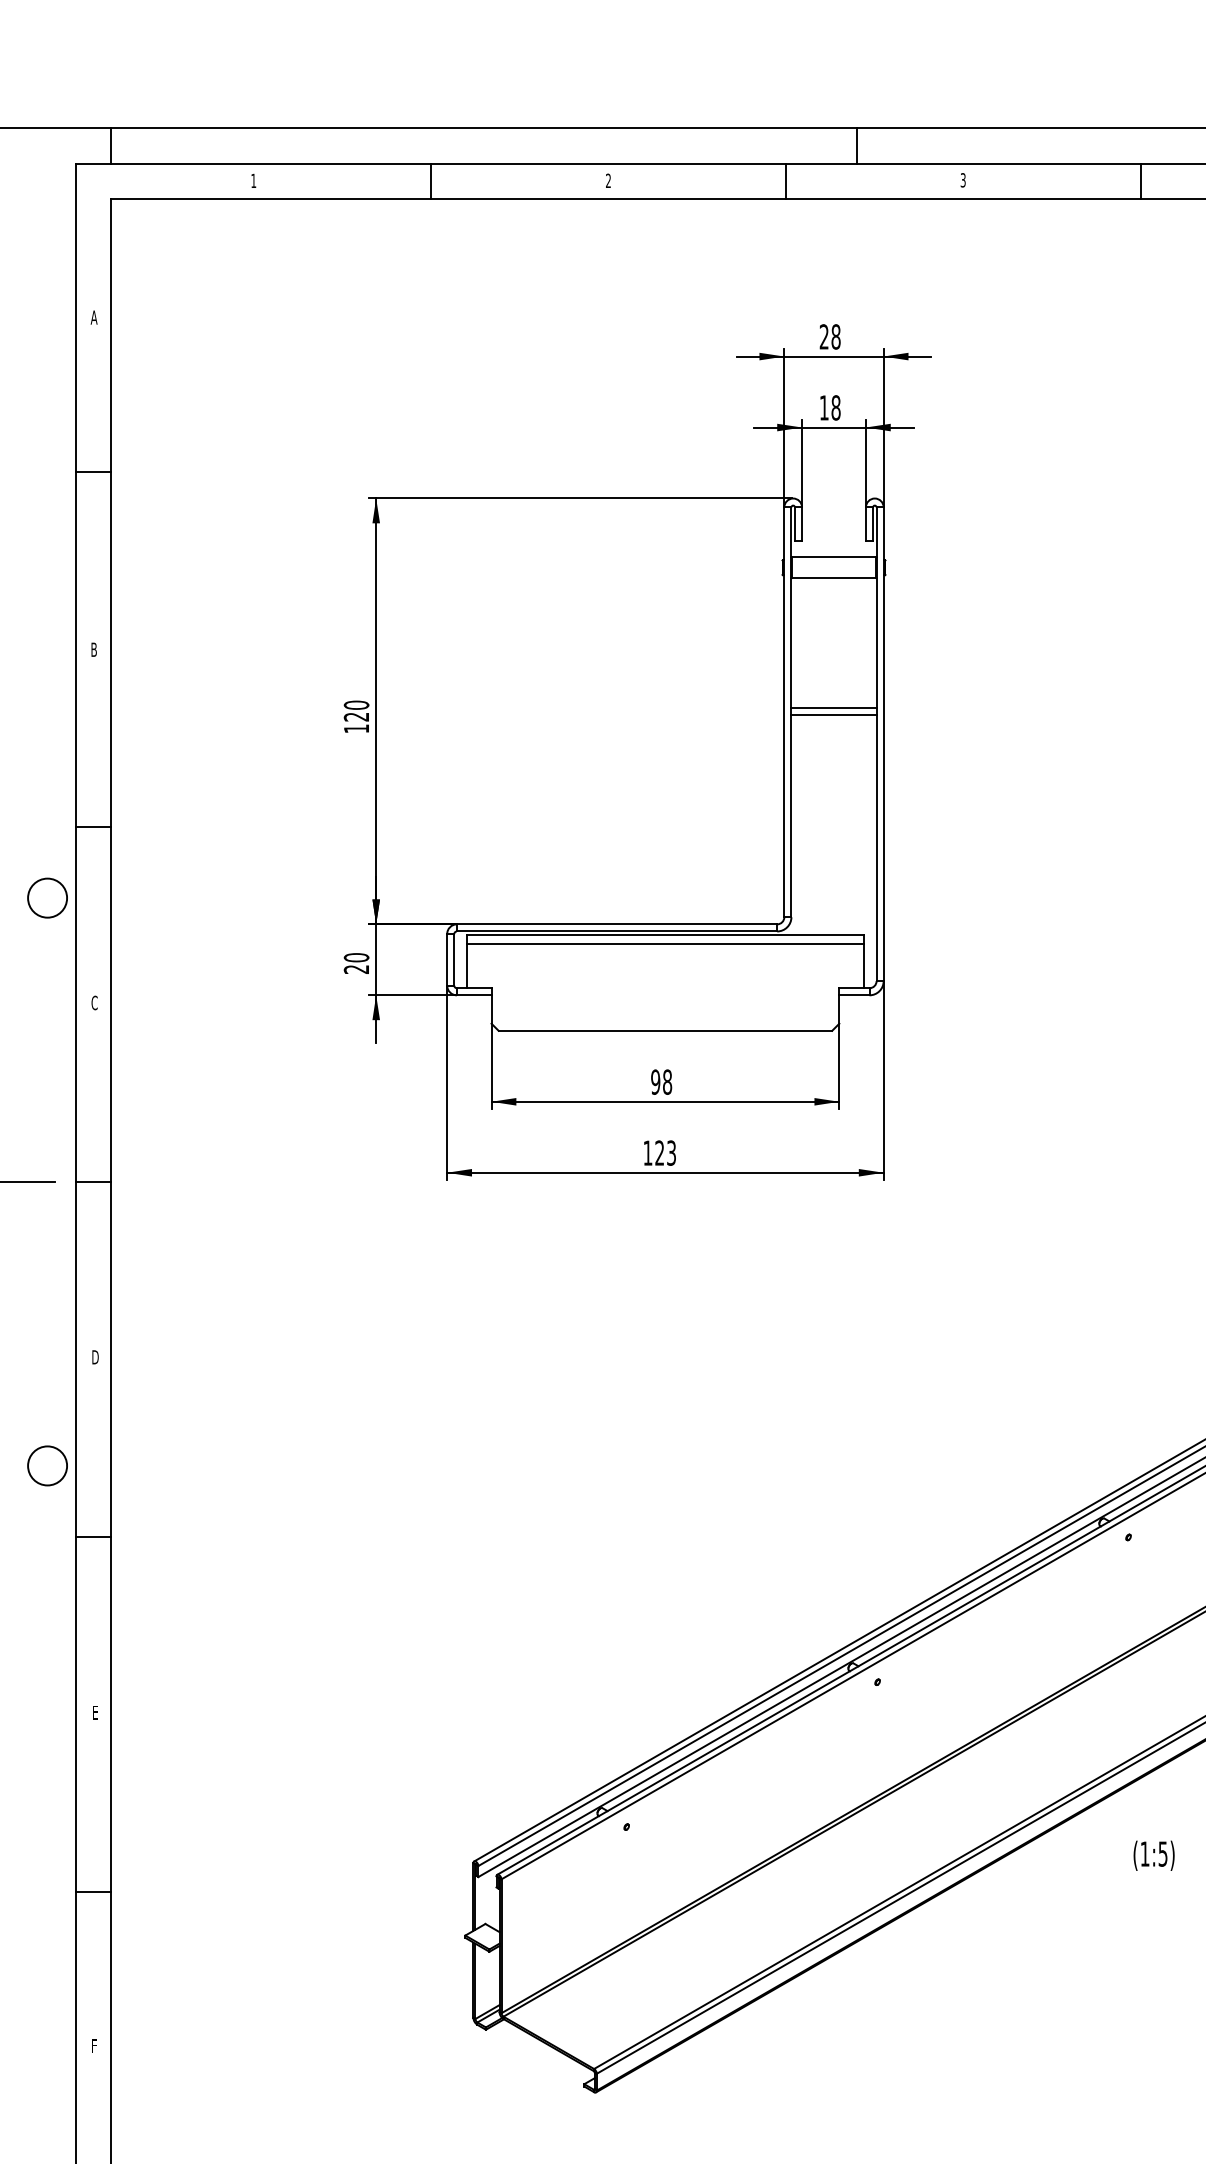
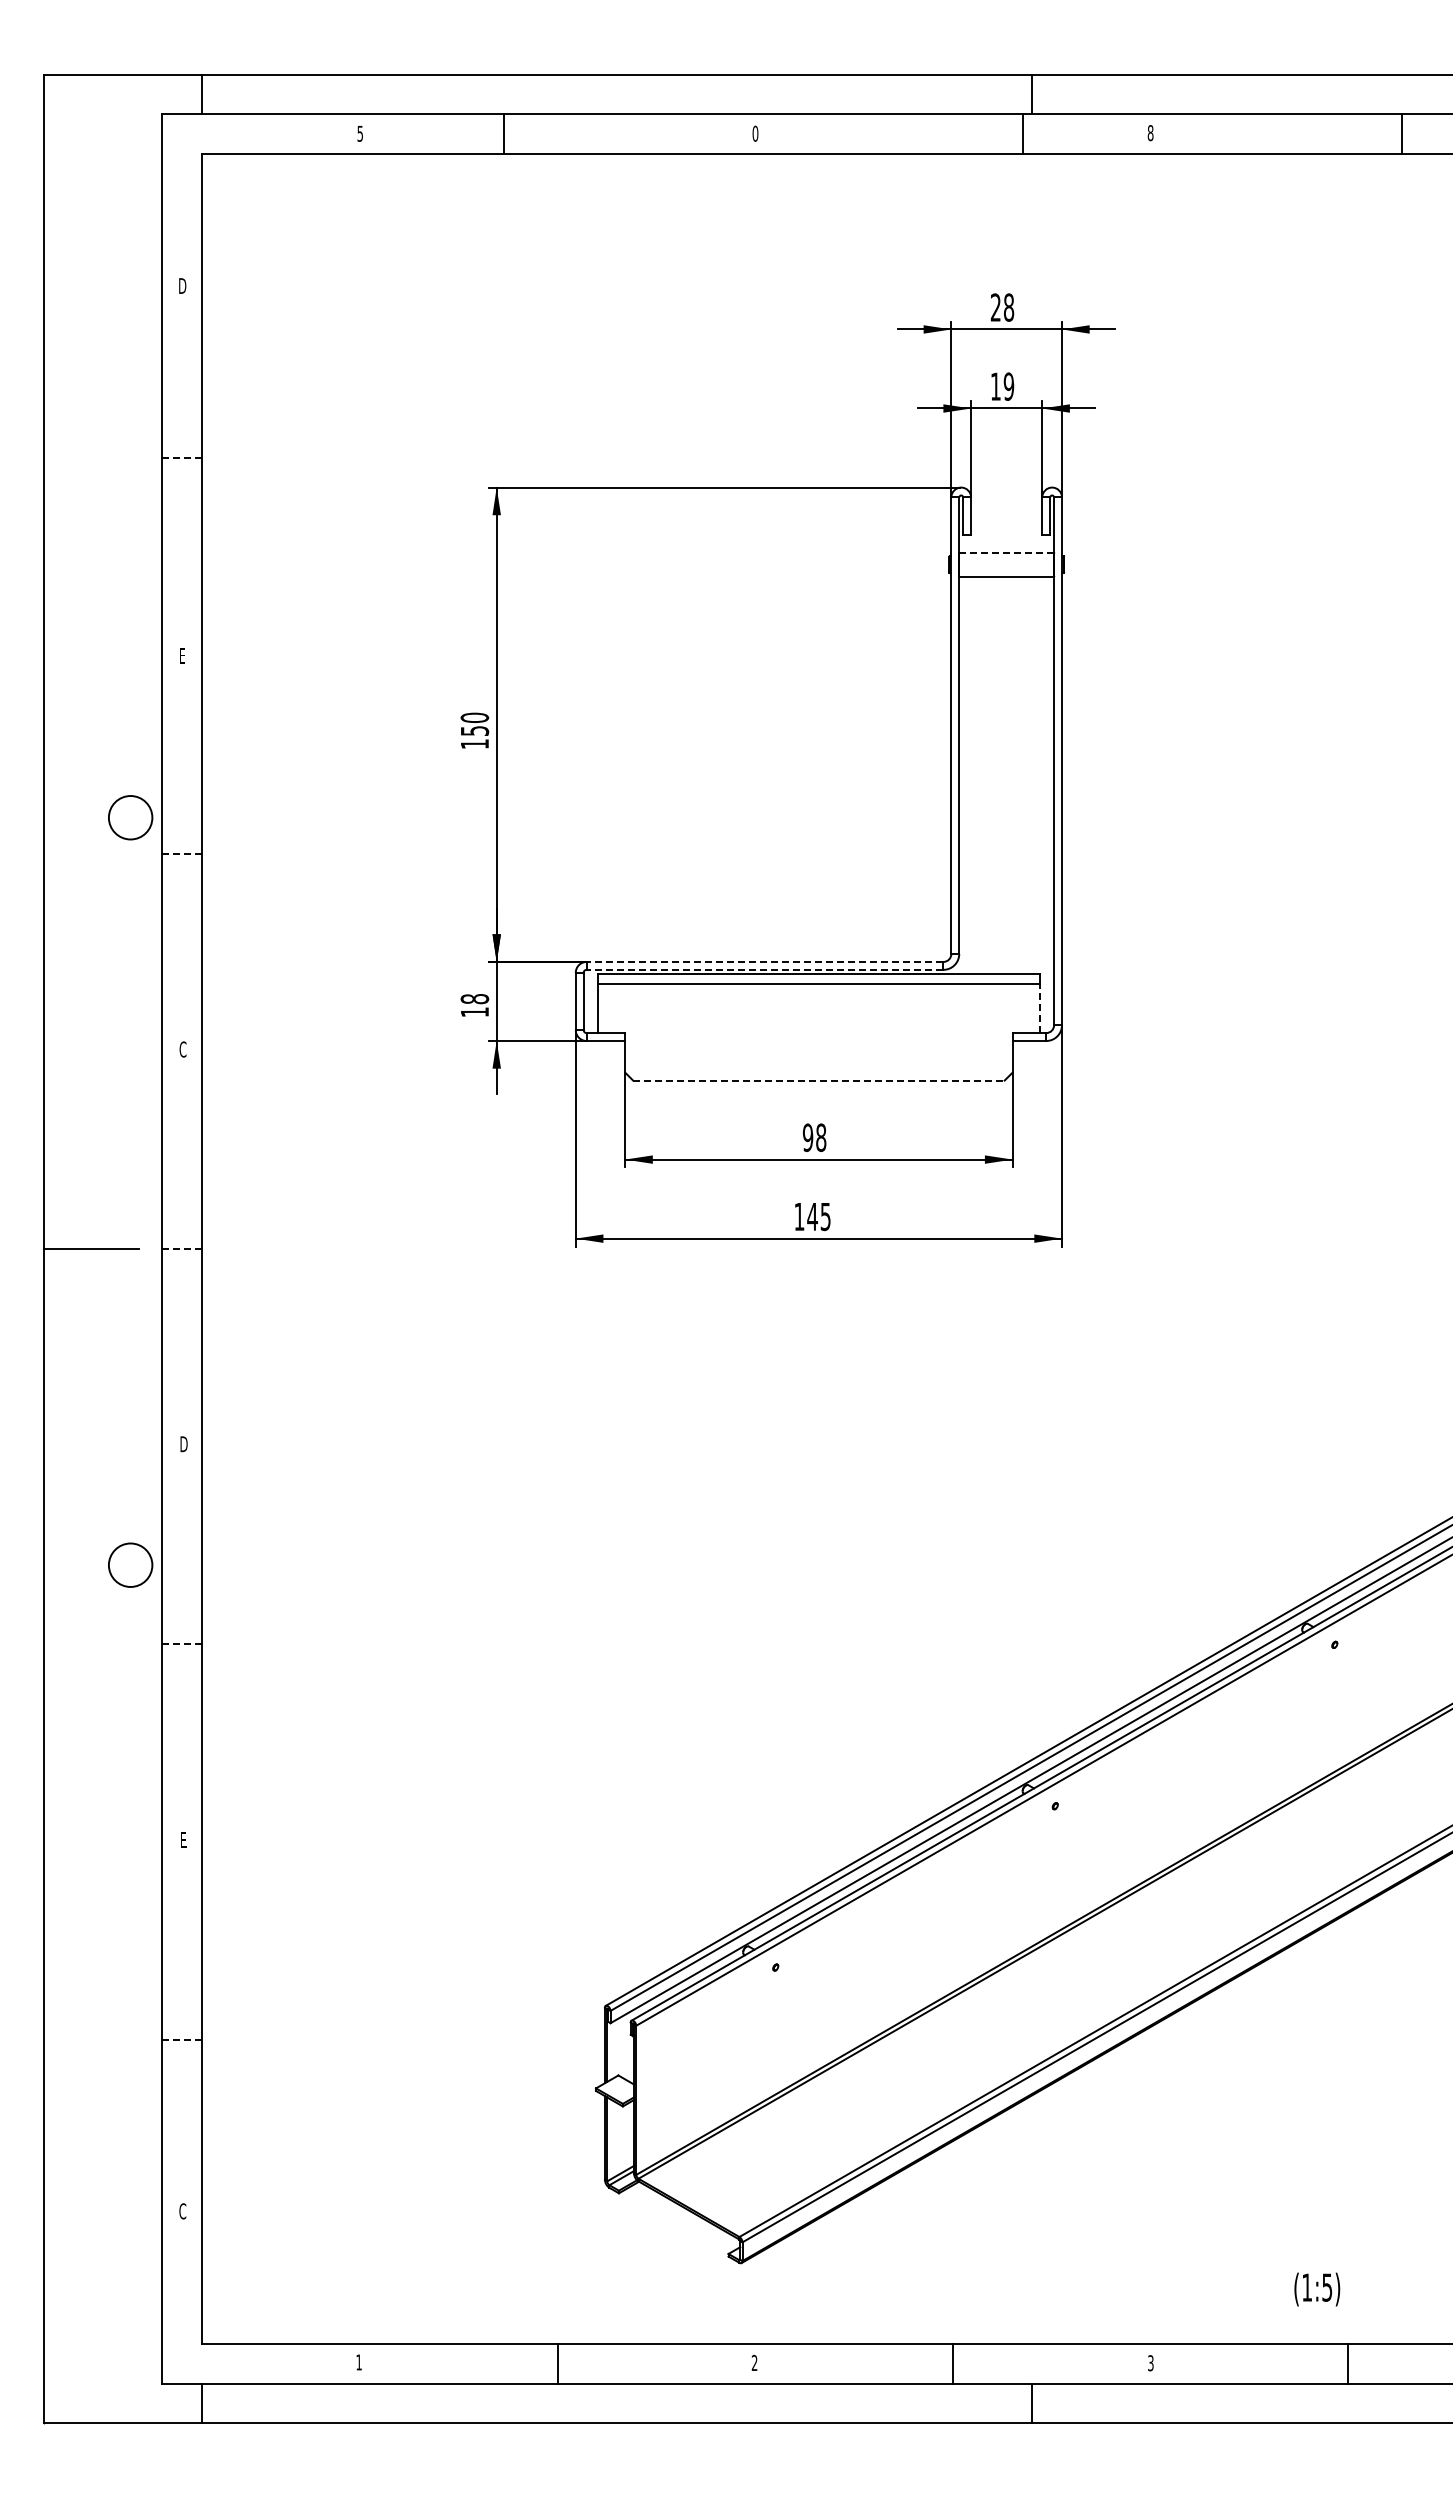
text: (253, 180) -> (359, 133), 1 -> 5
text: (608, 180) -> (755, 133), 2 -> 0
text: (963, 180) -> (1150, 133), 3 -> 8
line: (430, 181) -> (503, 134), moved
line: (785, 181) -> (1022, 134), moved
line: (1140, 181) -> (1402, 134), moved
text: (94, 317) -> (182, 285), A -> D
text: (835, 407) -> (1008, 386), 18 -> 19
line: (94, 472) -> (182, 458), solid -> dashed
line: (833, 556) -> (1006, 552), solid -> dashed
text: (94, 649) -> (182, 655), B -> E
line: (833, 707) -> (1006, 720), removed
line: (833, 714) -> (1006, 728), removed
text: (356, 716) -> (474, 730), 120 -> 150
line: (94, 827) -> (182, 853), solid -> dashed
circle: (47, 897) -> (130, 817), moved
line: (616, 923) -> (764, 961), solid -> dashed
line: (616, 931) -> (764, 969), solid -> dashed
text: (356, 963) -> (474, 1005), 20 -> 18
line: (864, 966) -> (1040, 1008), solid -> dashed
line: (665, 1030) -> (818, 1080), solid -> dashed
text: (665, 1152) -> (818, 1216), 123 -> 145
line: (94, 1182) -> (182, 1249), solid -> dashed
line: (94, 1537) -> (182, 1644), solid -> dashed
text: (1154, 1855) -> (1317, 2289), moved
line: (94, 1891) -> (182, 2039), solid -> dashed
text: (94, 2046) -> (182, 2211), F -> C

